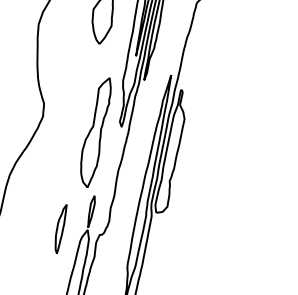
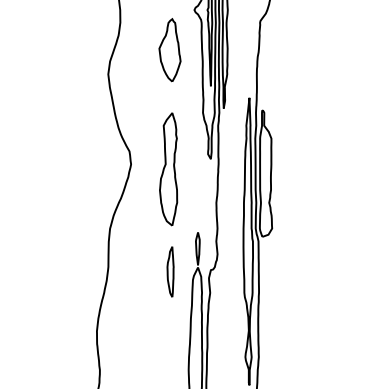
part: (94, 132) -> (168, 169), moved

